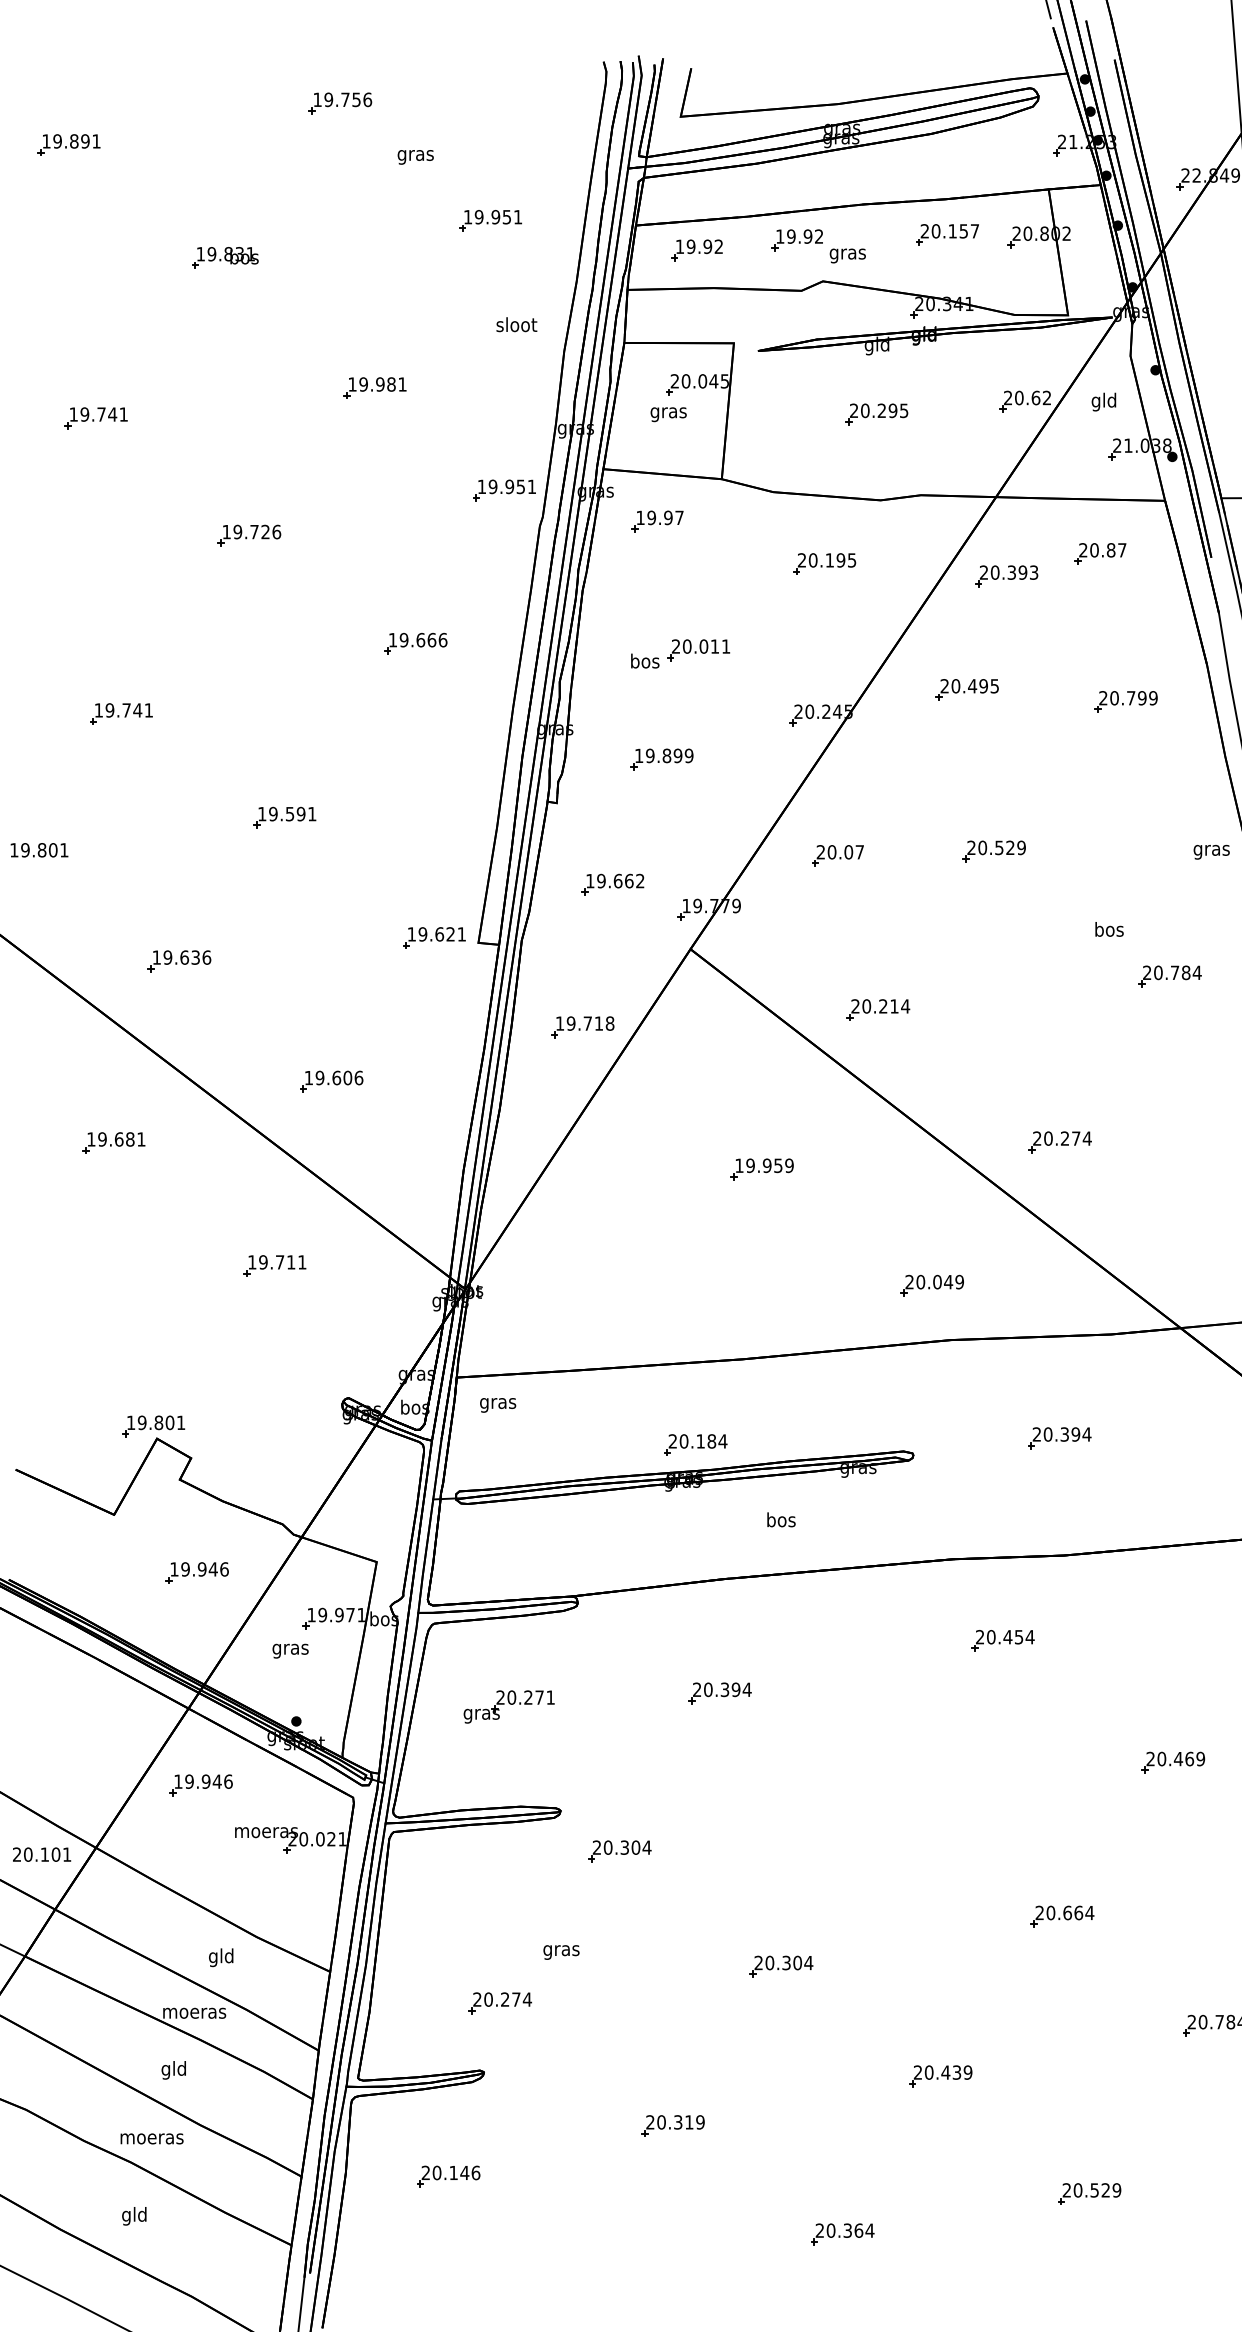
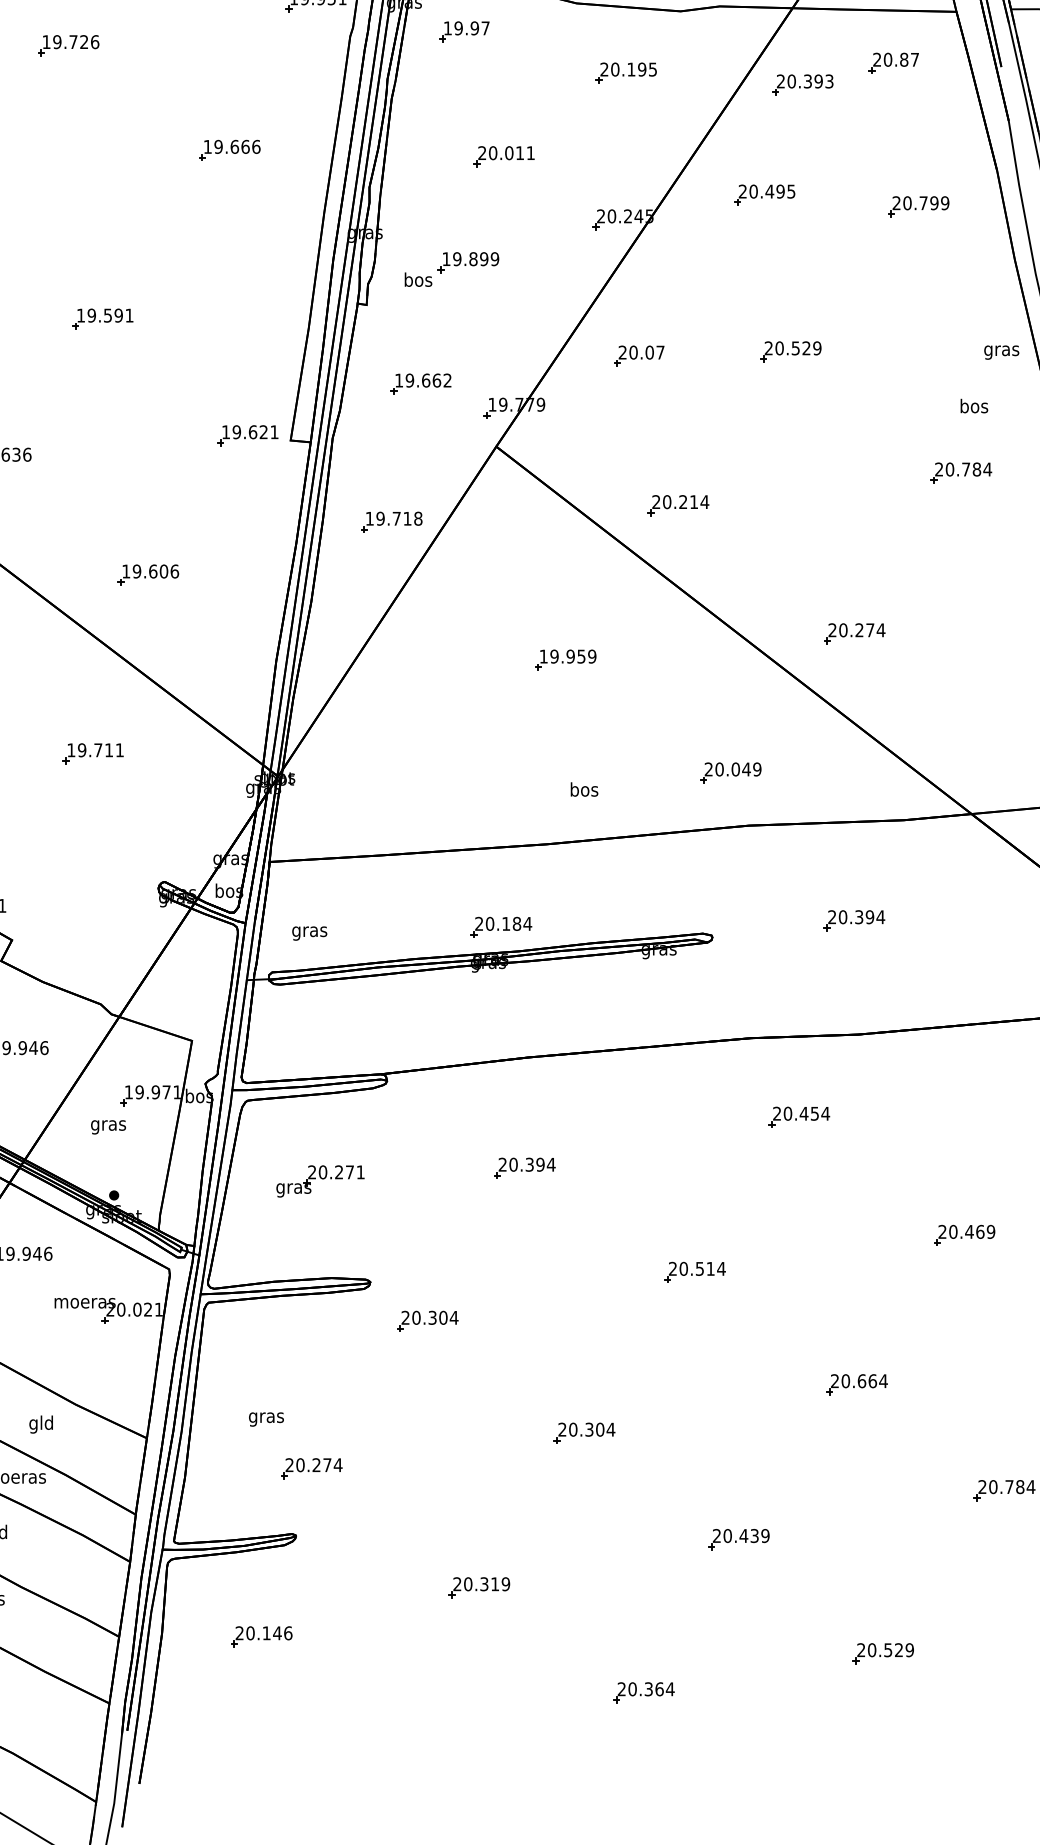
text: (645, 660) -> (418, 279), moved
text: (1109, 929) -> (974, 406), moved
text: (498, 1405) -> (310, 933), moved
text: (781, 1519) -> (584, 789), moved
part: (895, 1800) -> (695, 1272), added
text: (561, 1952) -> (266, 1419), moved

